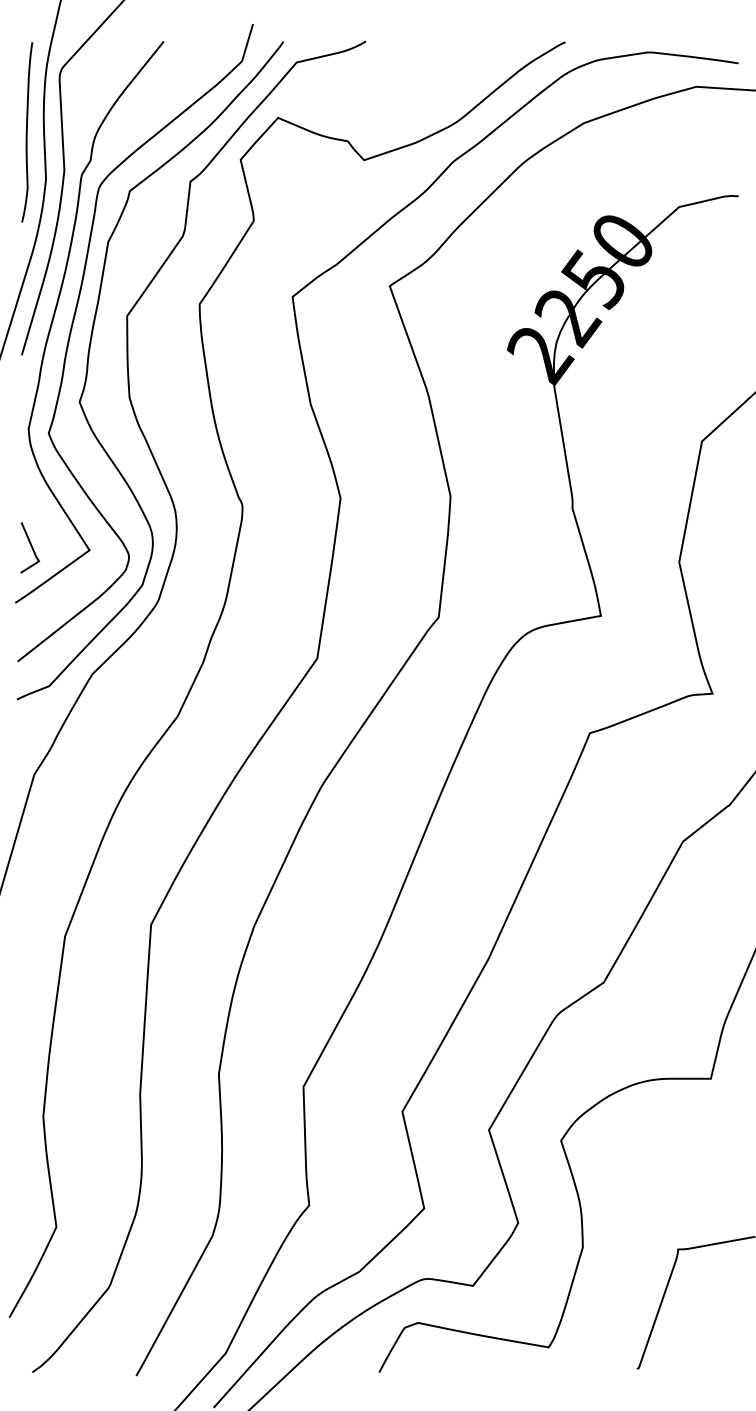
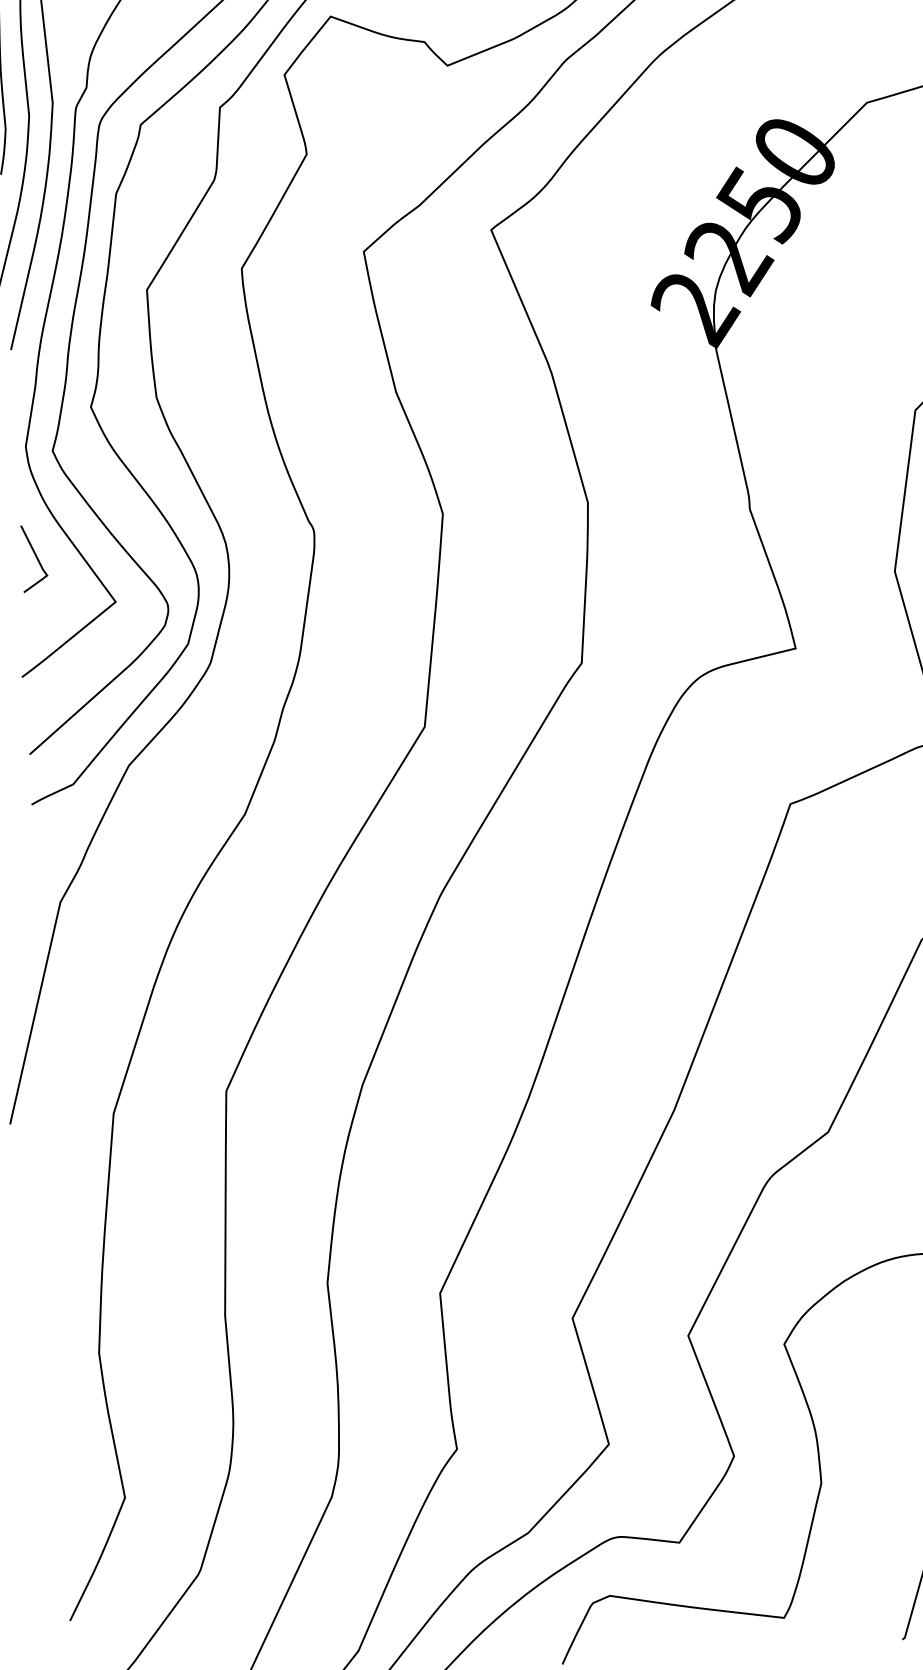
curve: (30, 546) -> (34, 556), moved

